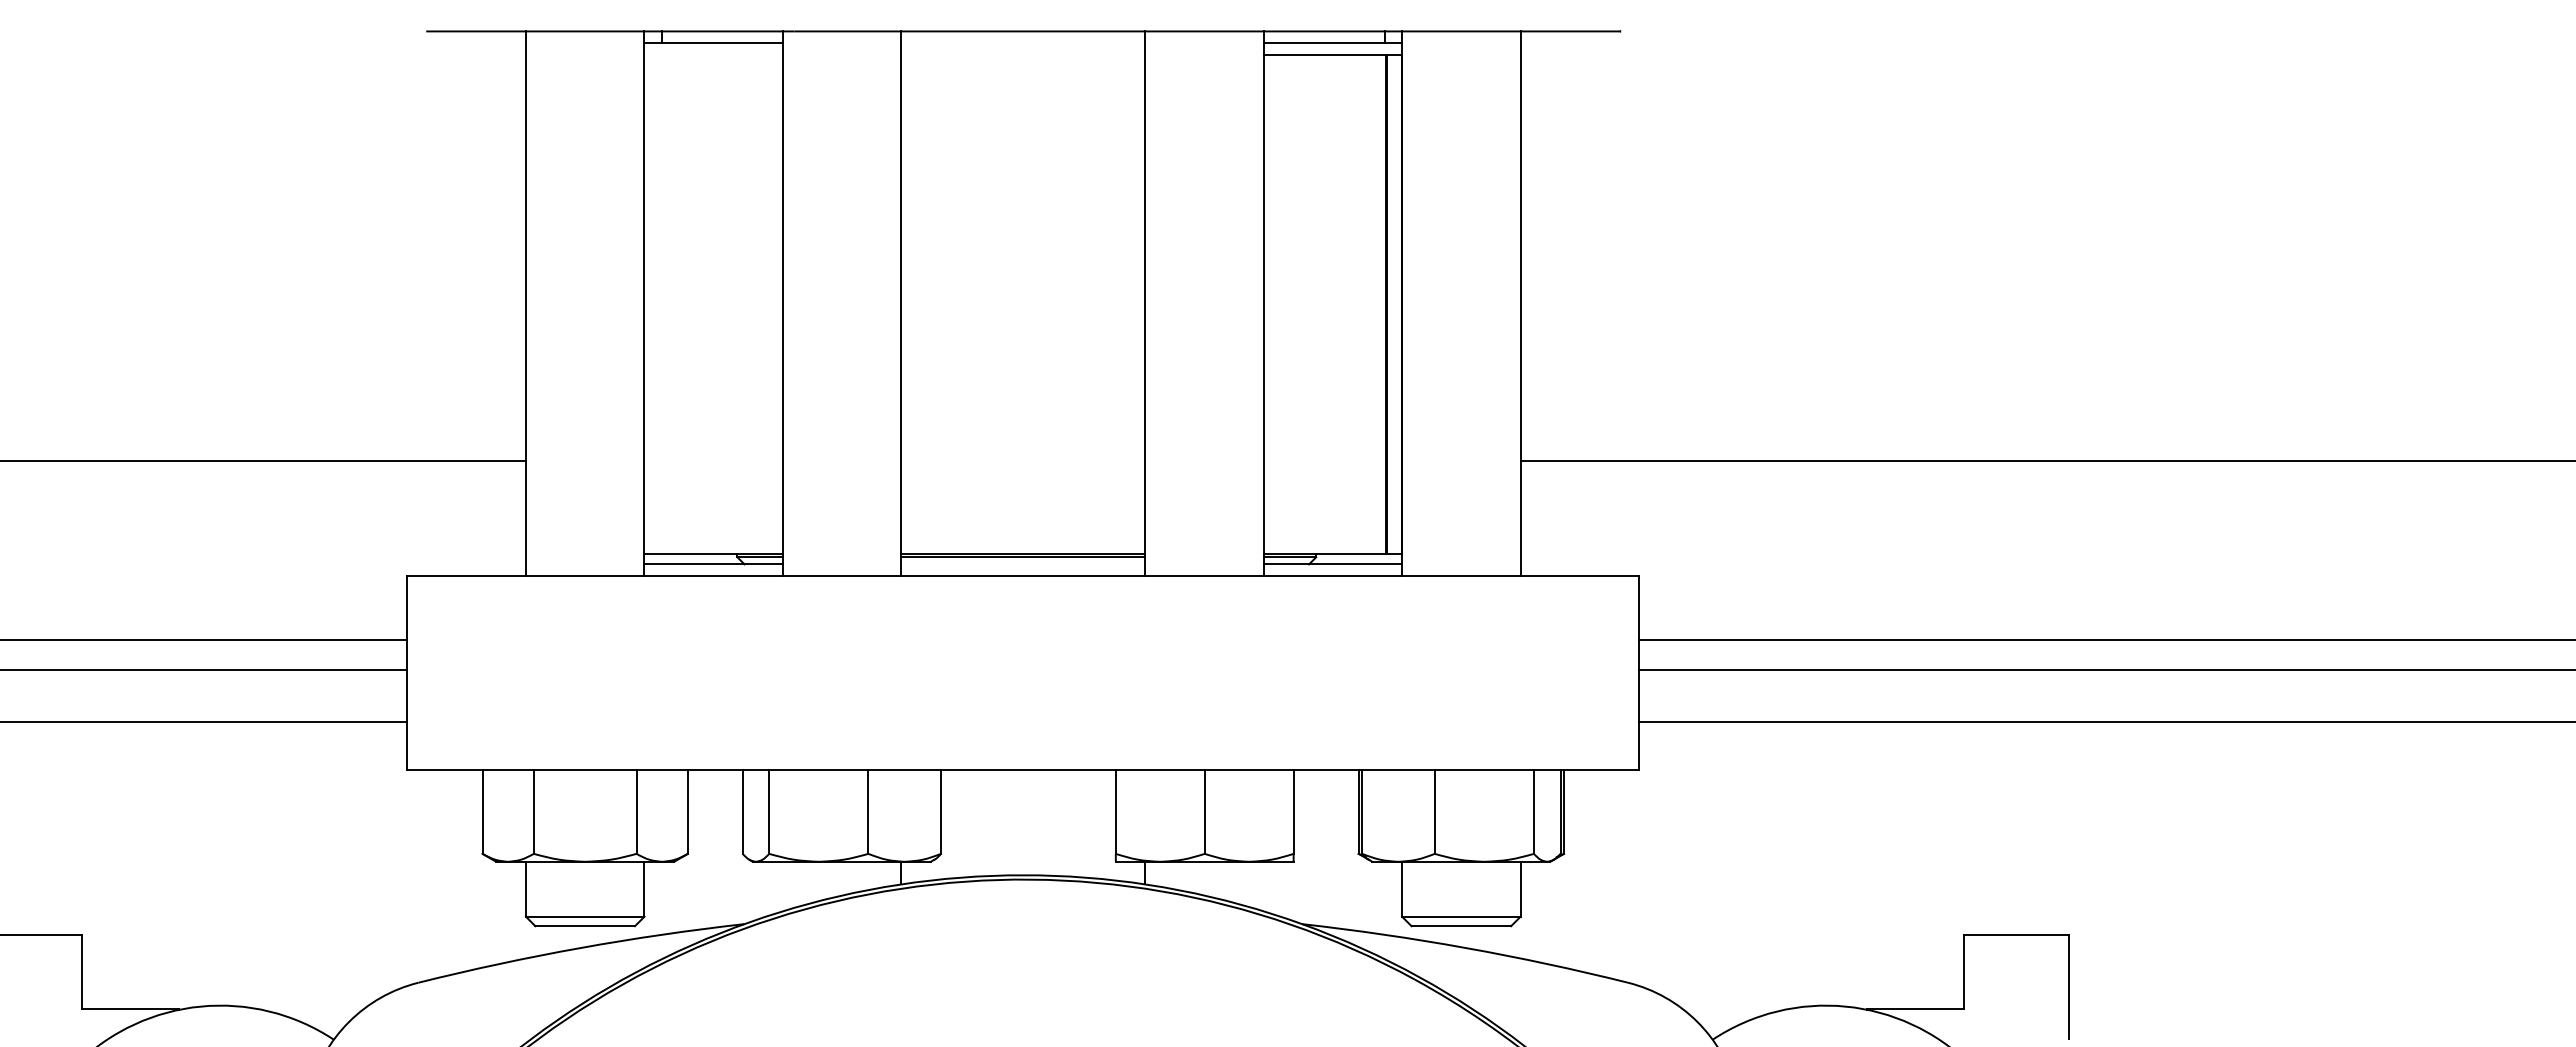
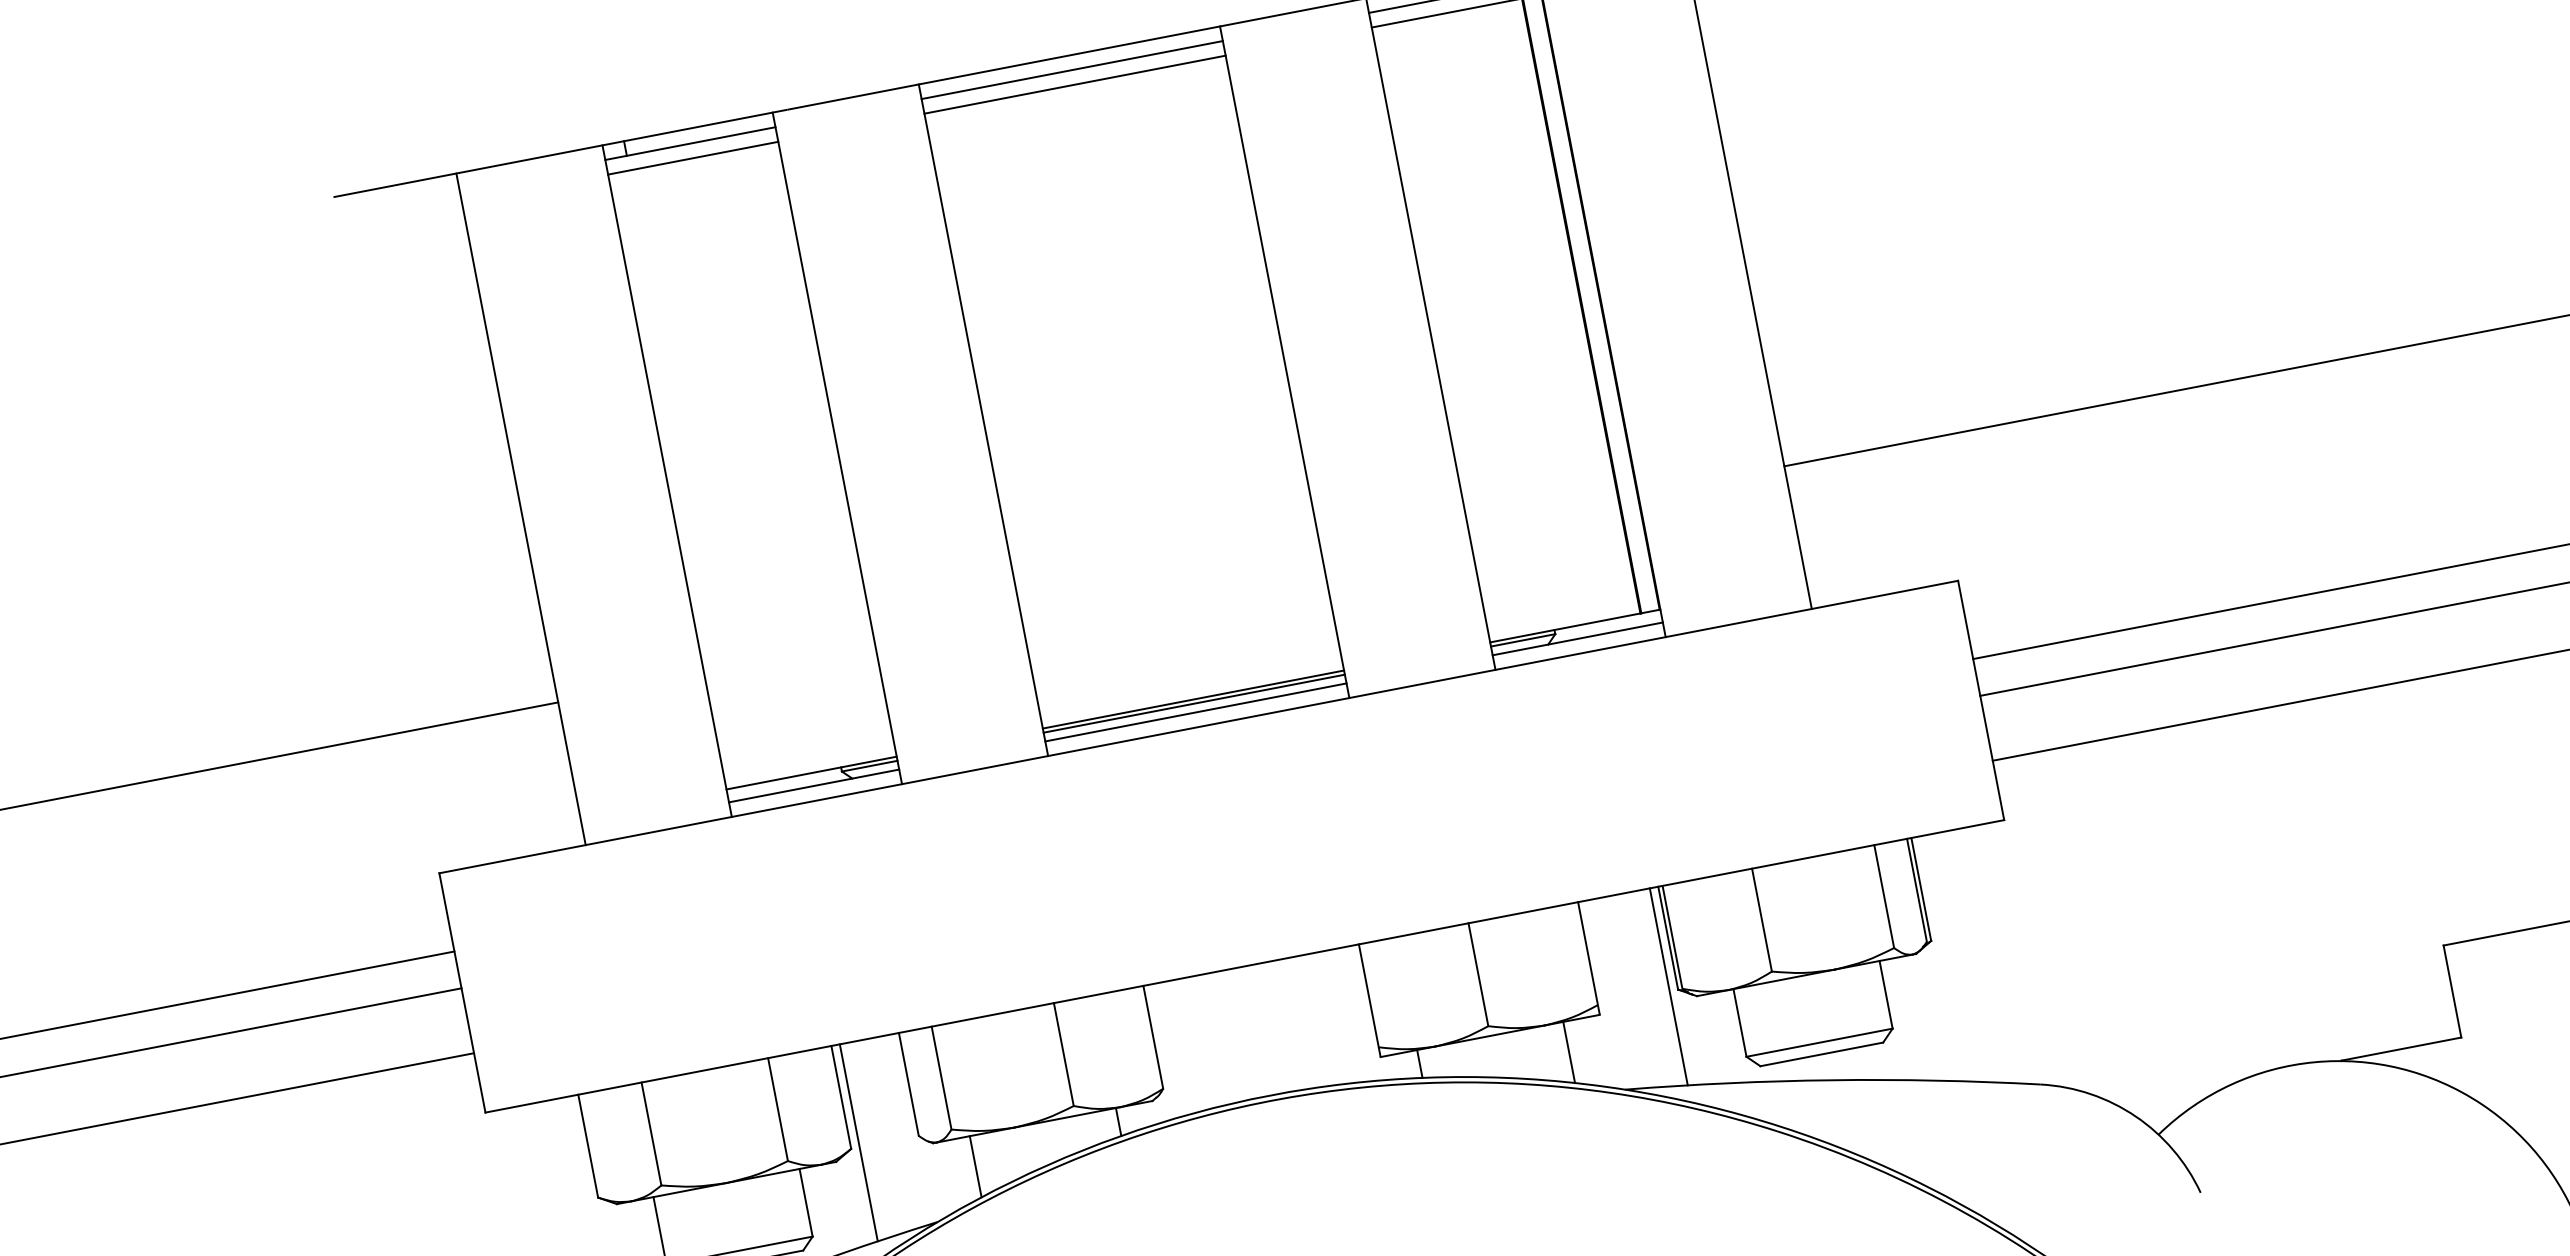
line: (1023, 43) -> (1072, 70), added
line: (713, 55) -> (693, 158), added
line: (1023, 55) -> (1075, 85), added
line: (1023, 564) -> (1196, 712), added
line: (694, 850) -> (858, 1143), added
line: (1351, 850) -> (1668, 987), added
line: (782, 886) -> (975, 1166), added
line: (1264, 886) -> (1569, 1052), added

